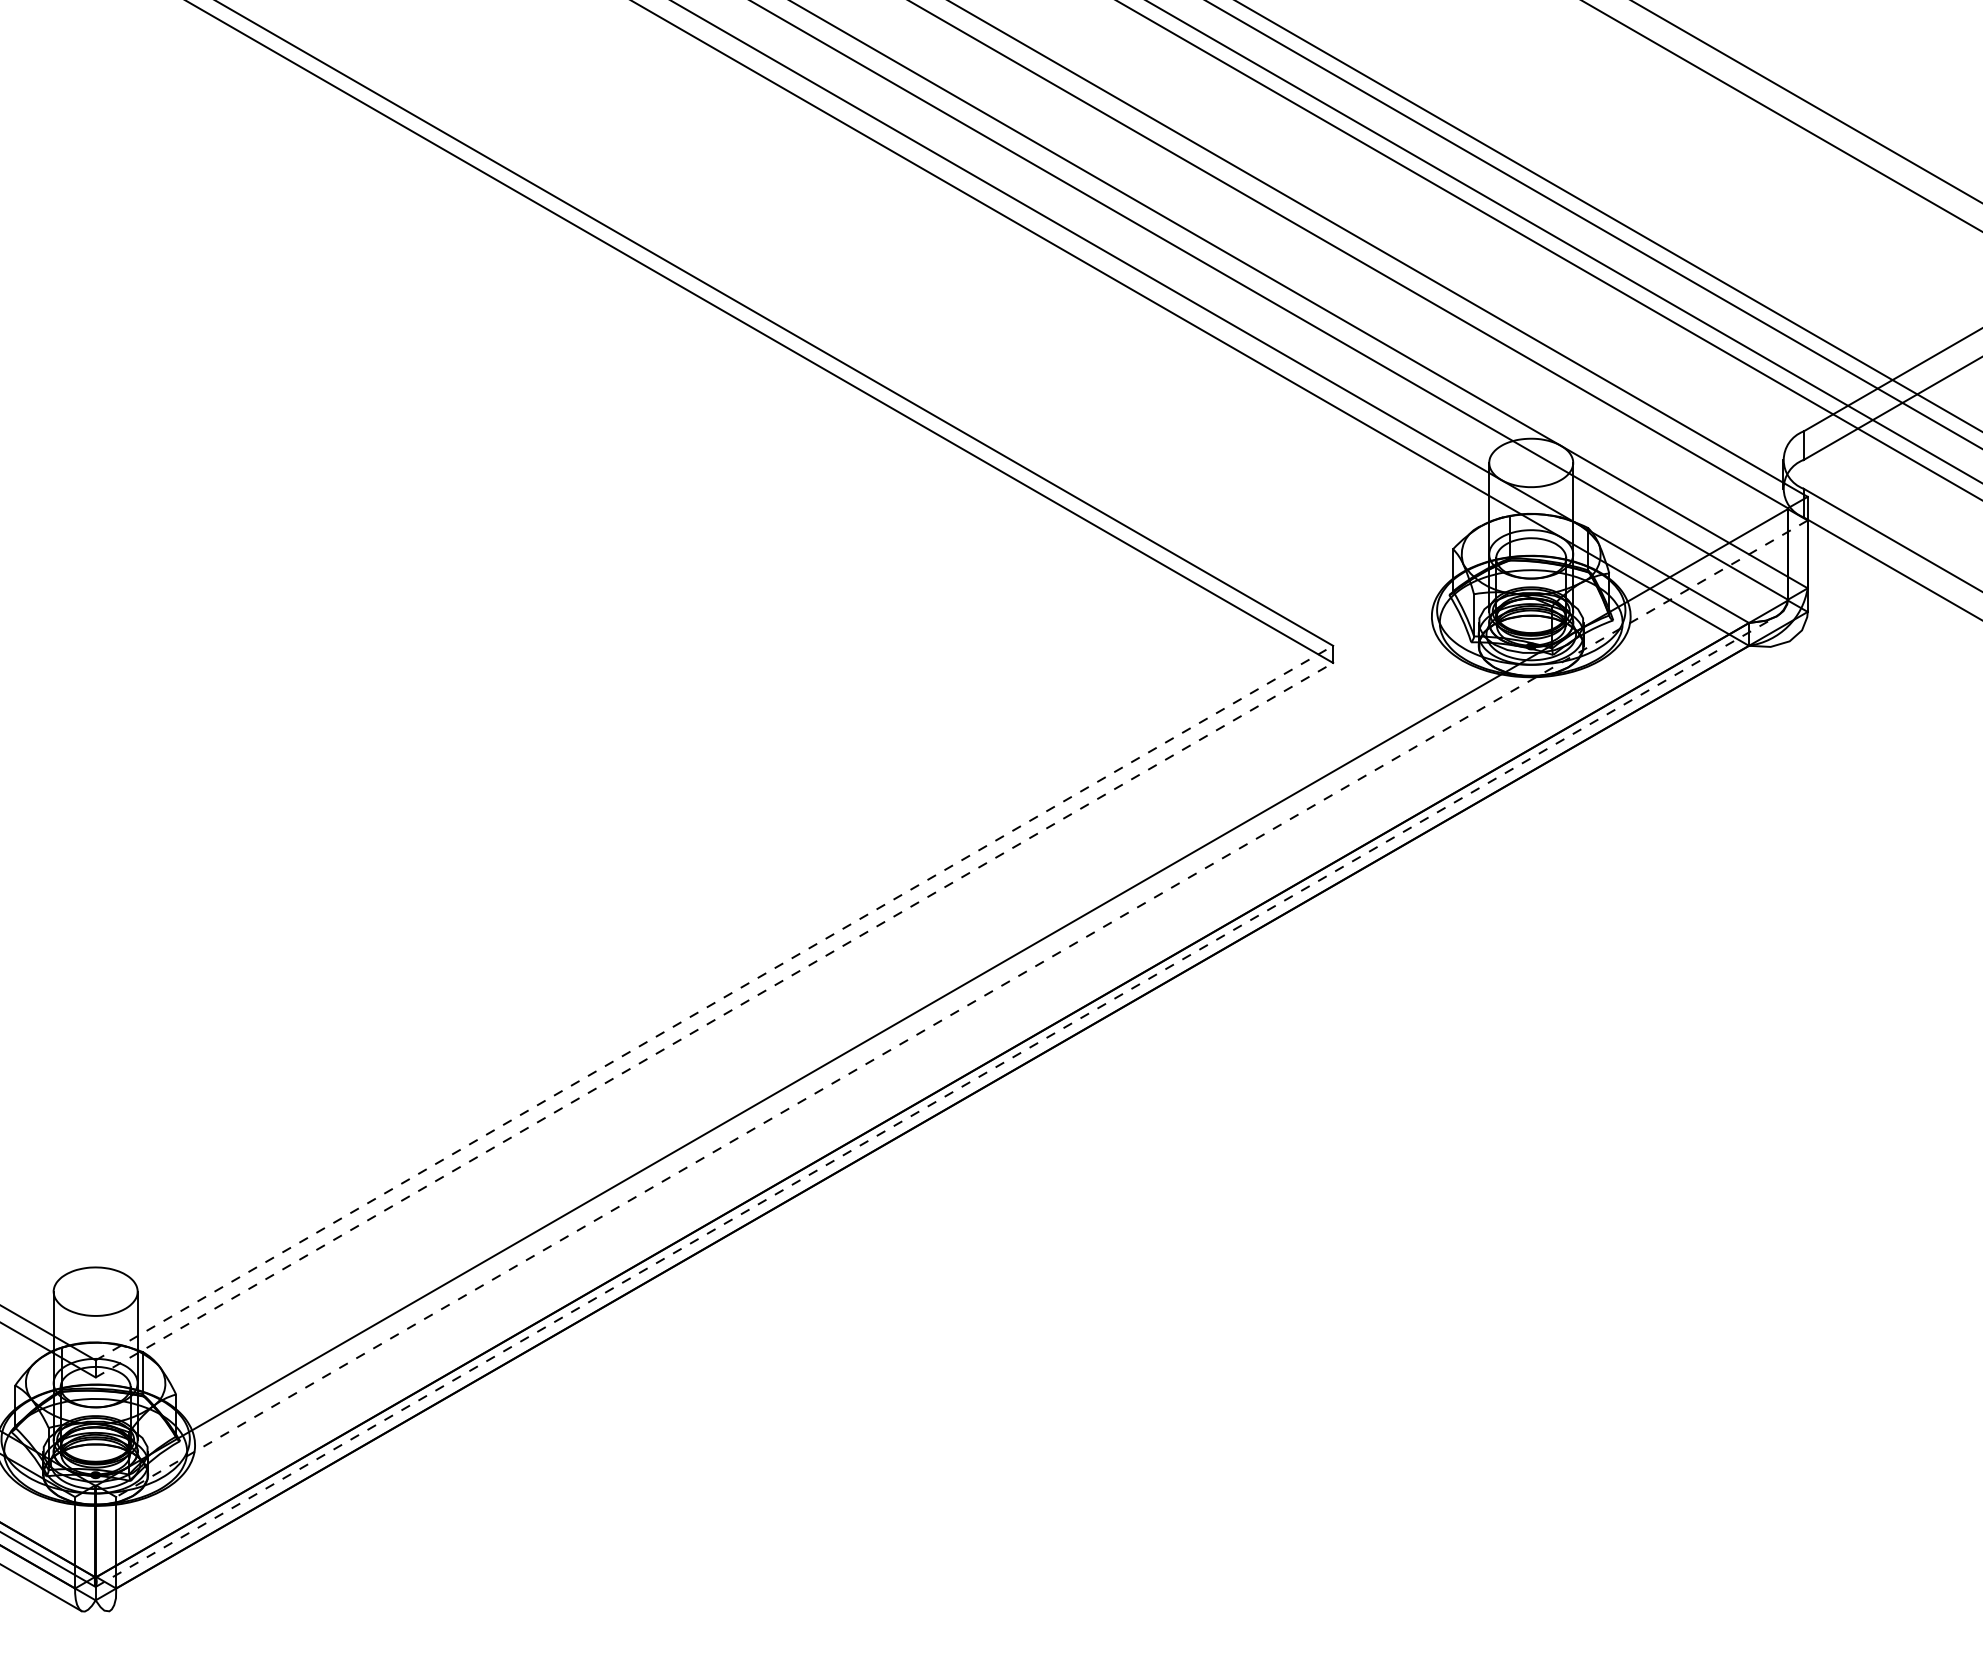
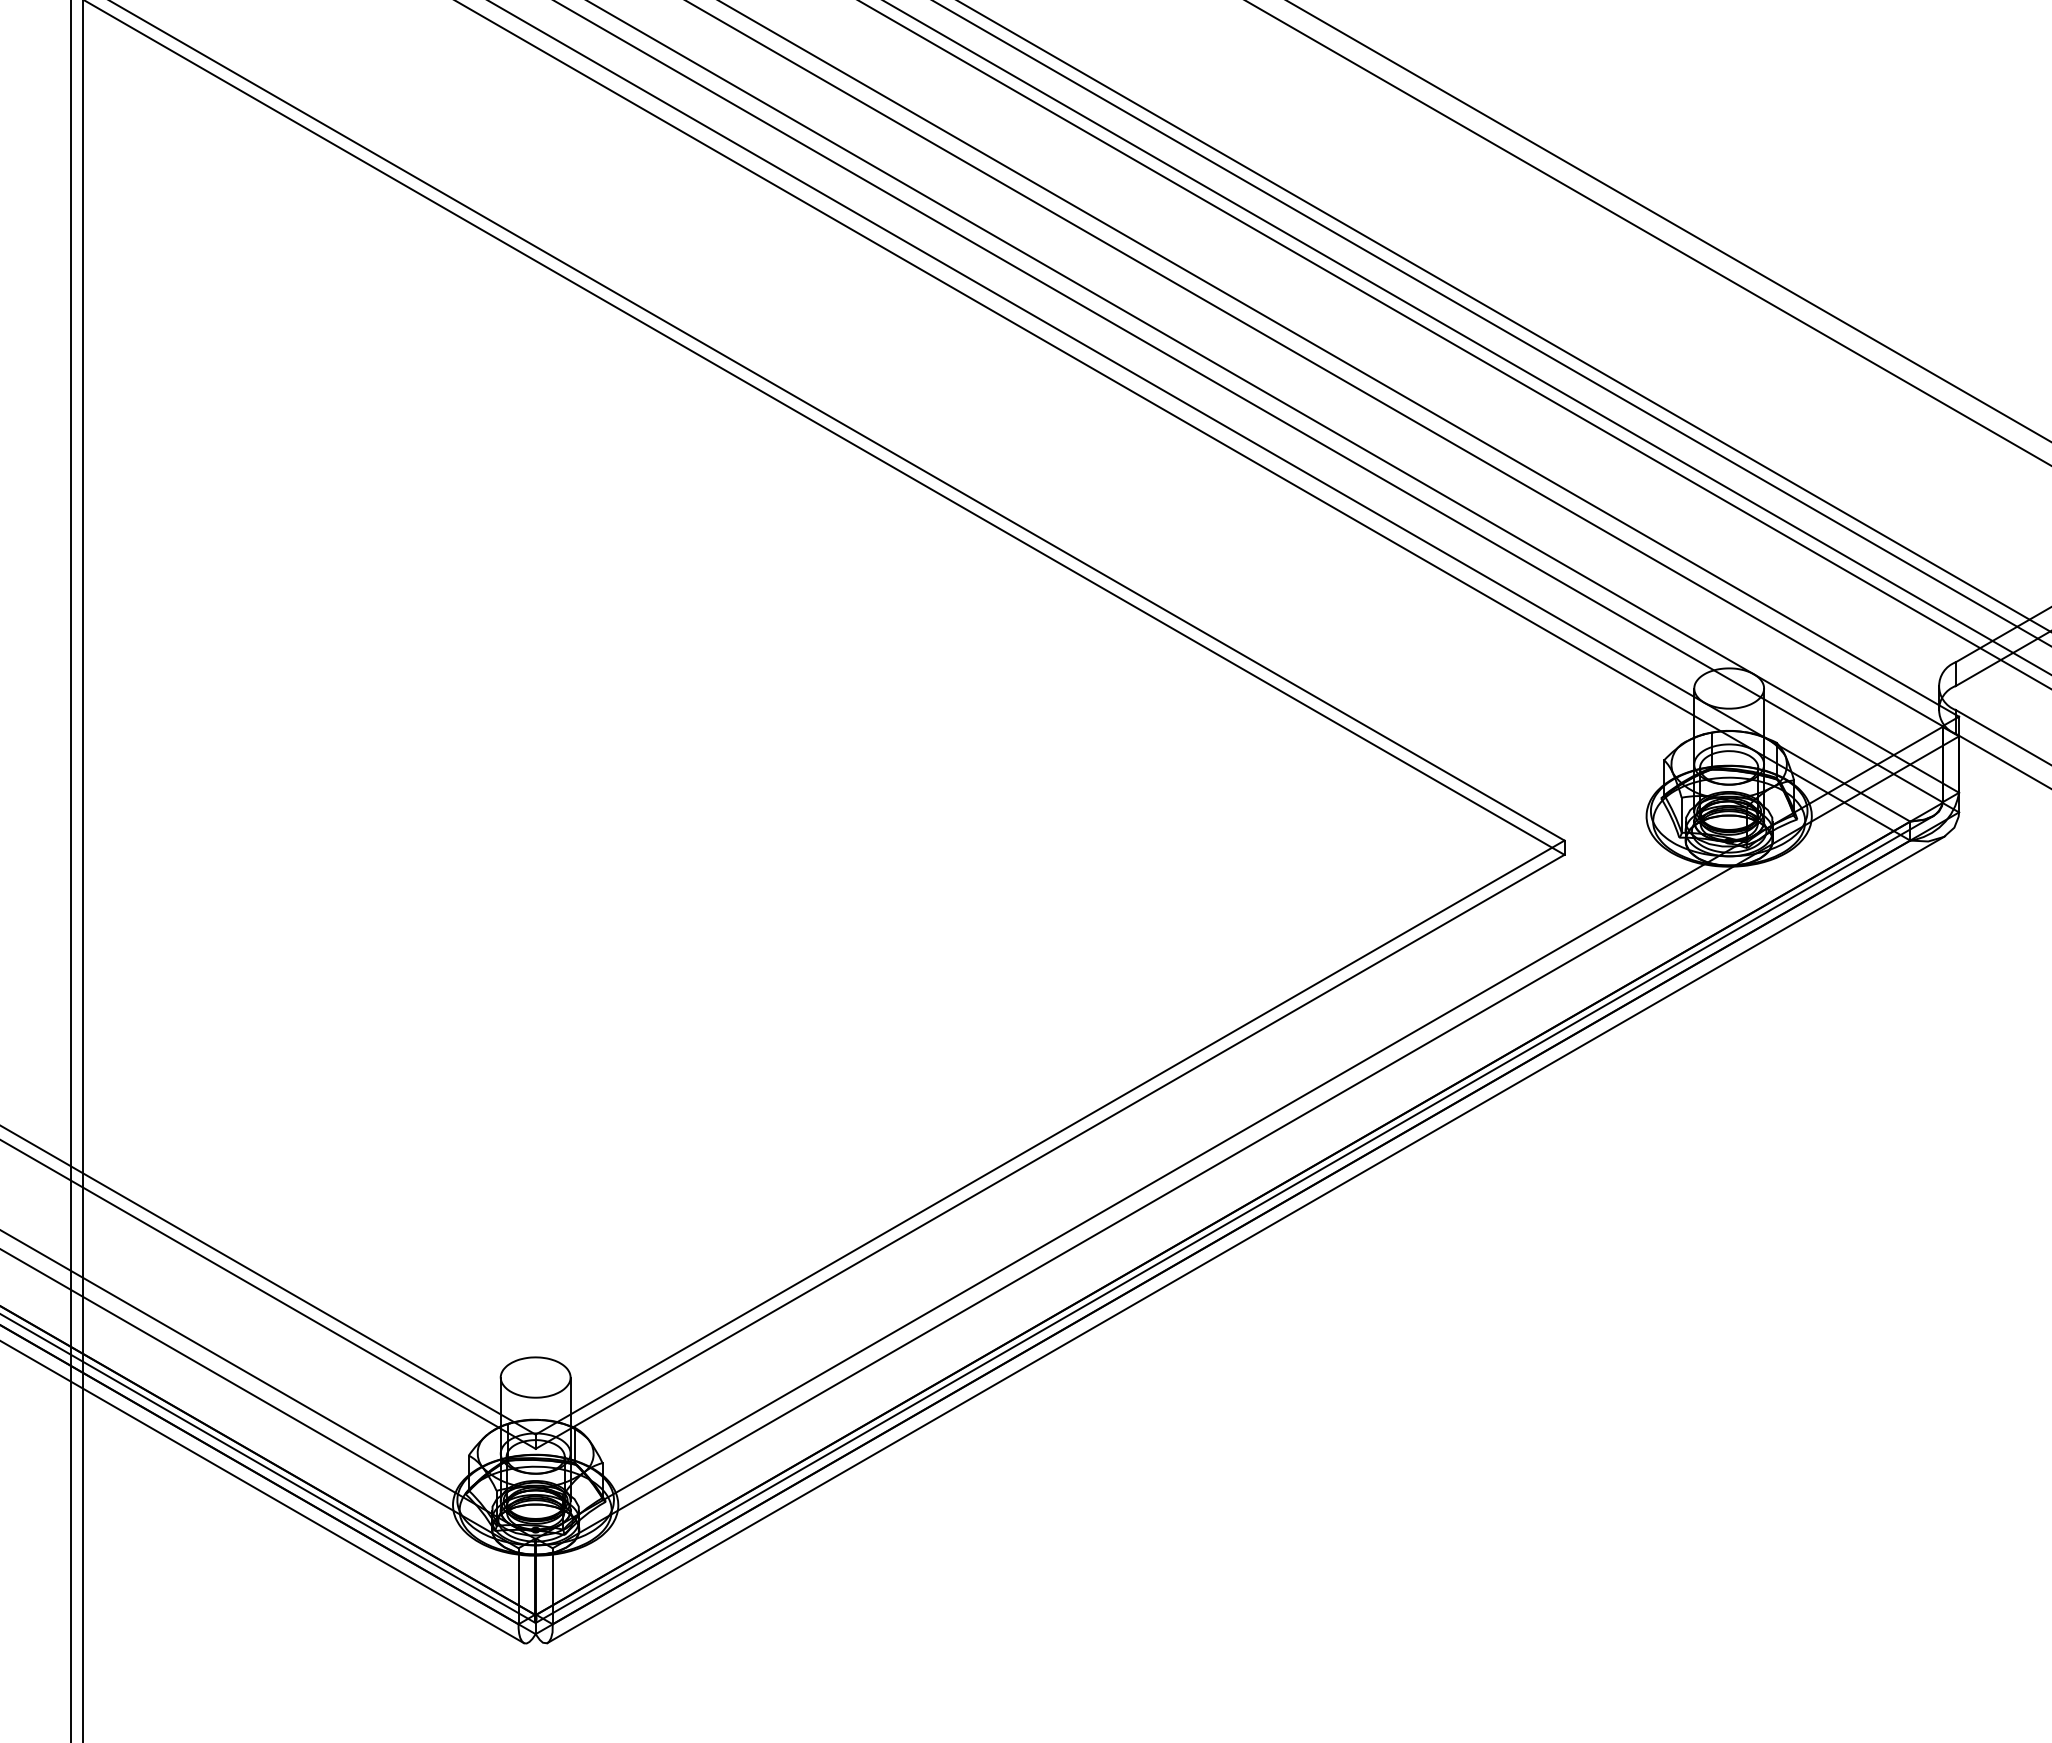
line: (714, 1002) -> (1050, 1137), dashed -> solid
line: (961, 1008) -> (1255, 1142), dashed -> solid
line: (714, 1019) -> (1050, 1151), dashed -> solid
line: (936, 1101) -> (1234, 1219), dashed -> solid
line: (949, 1125) -> (1245, 1239), added

